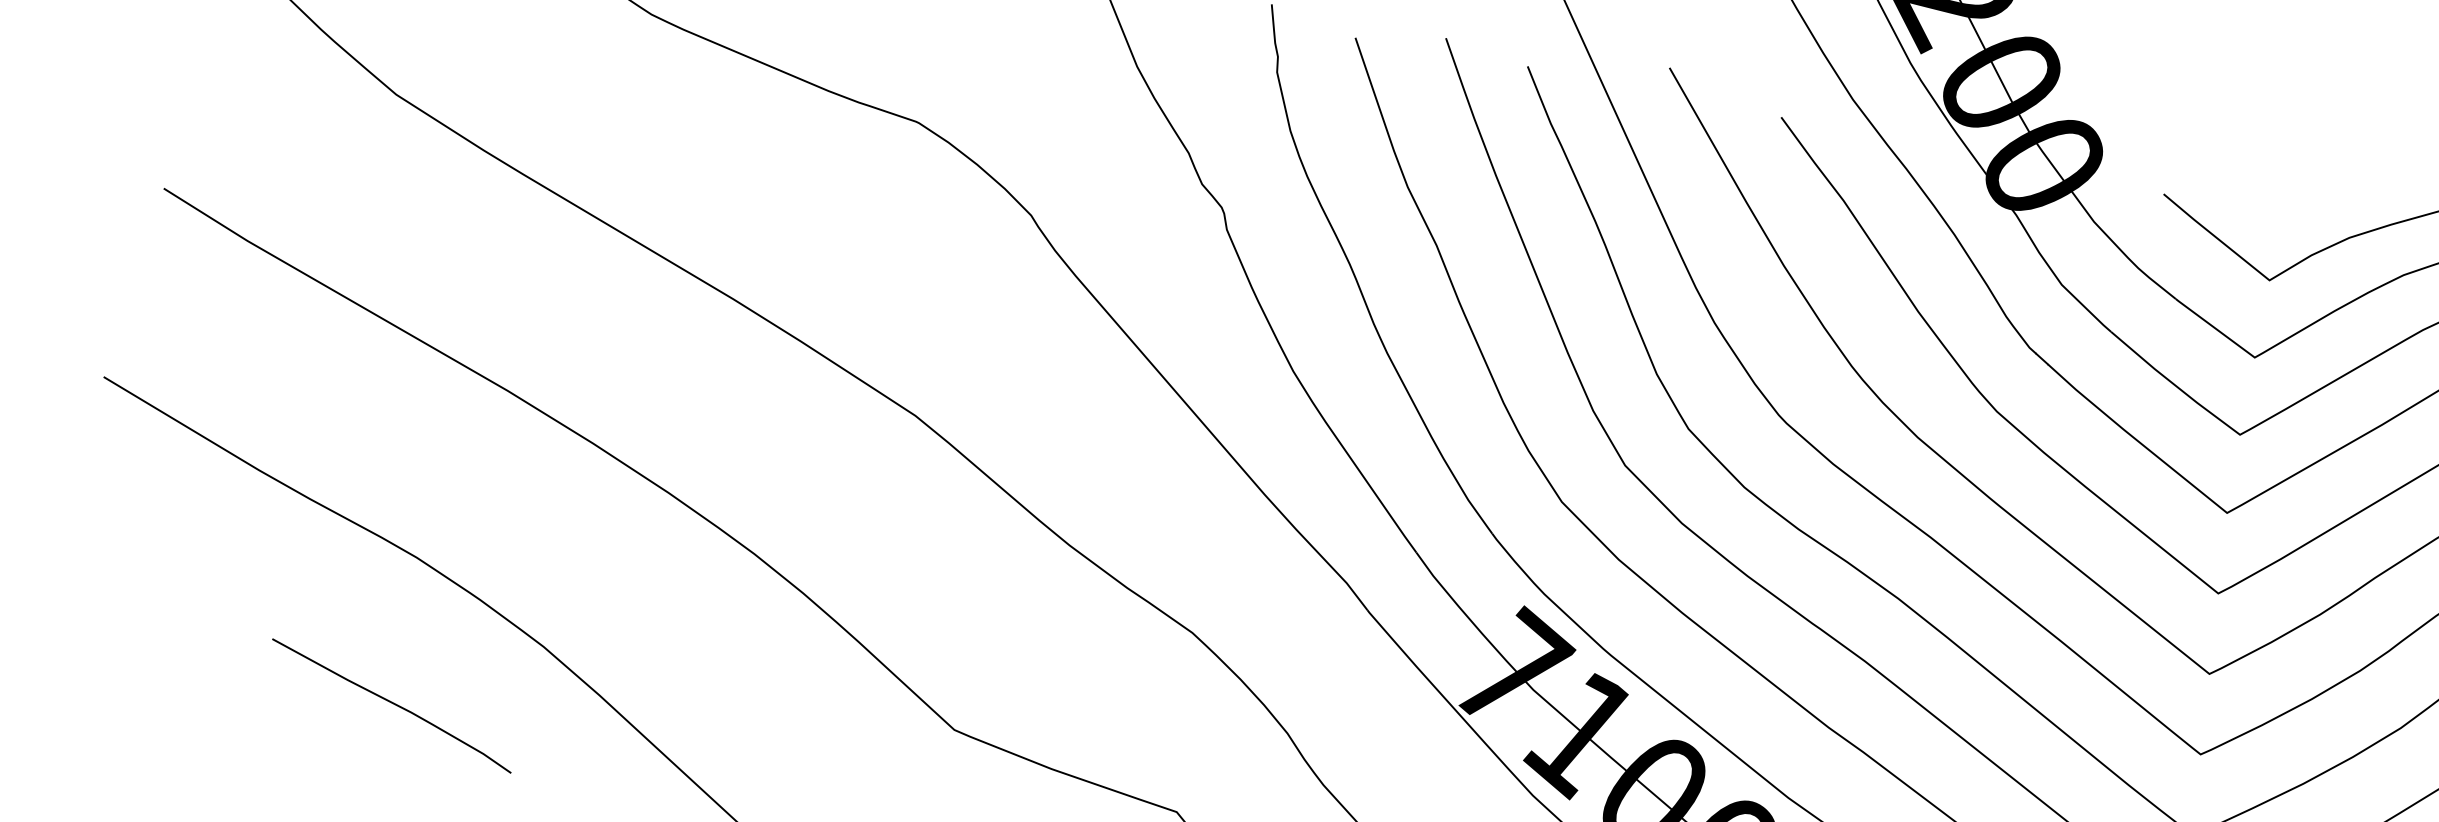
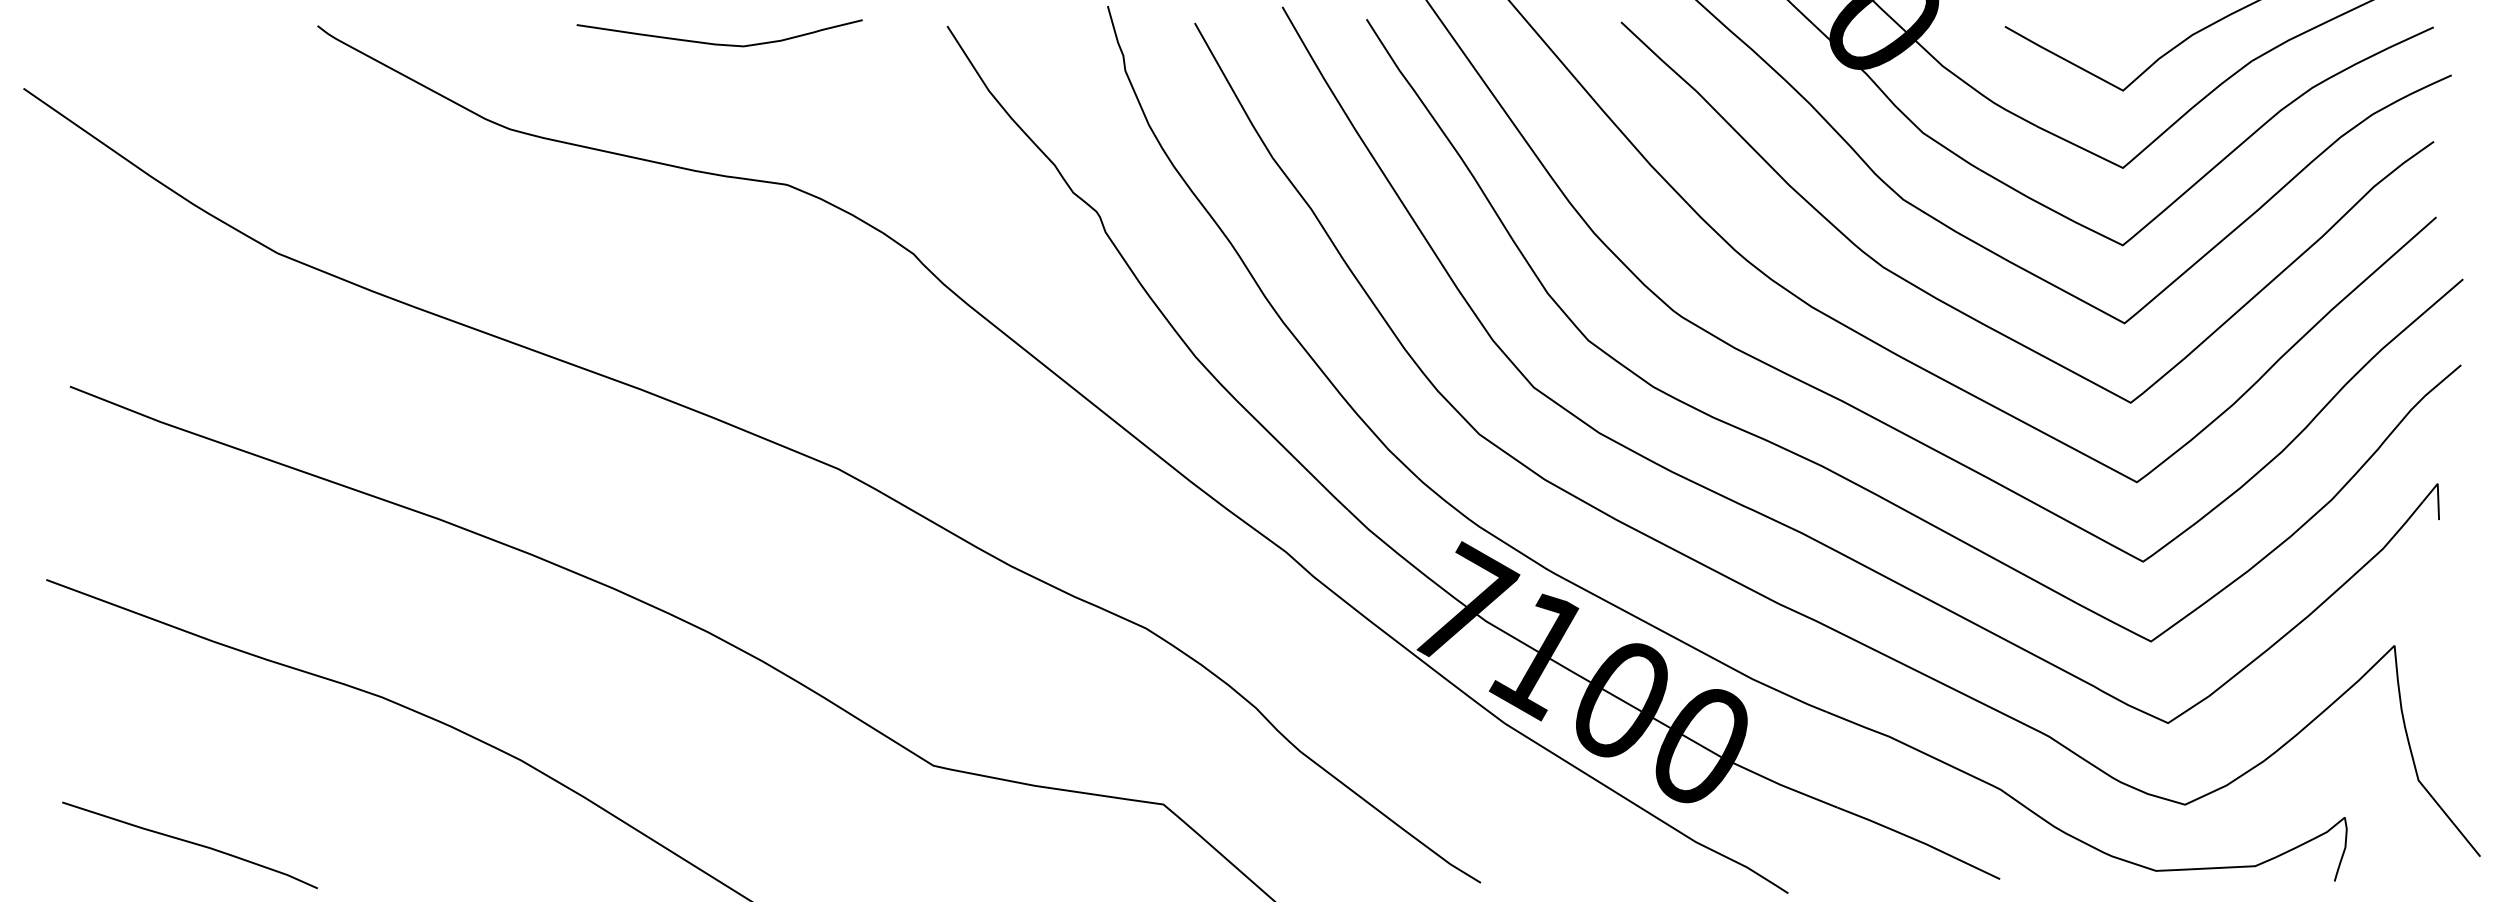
curve: (392, 704) -> (190, 843), moved

